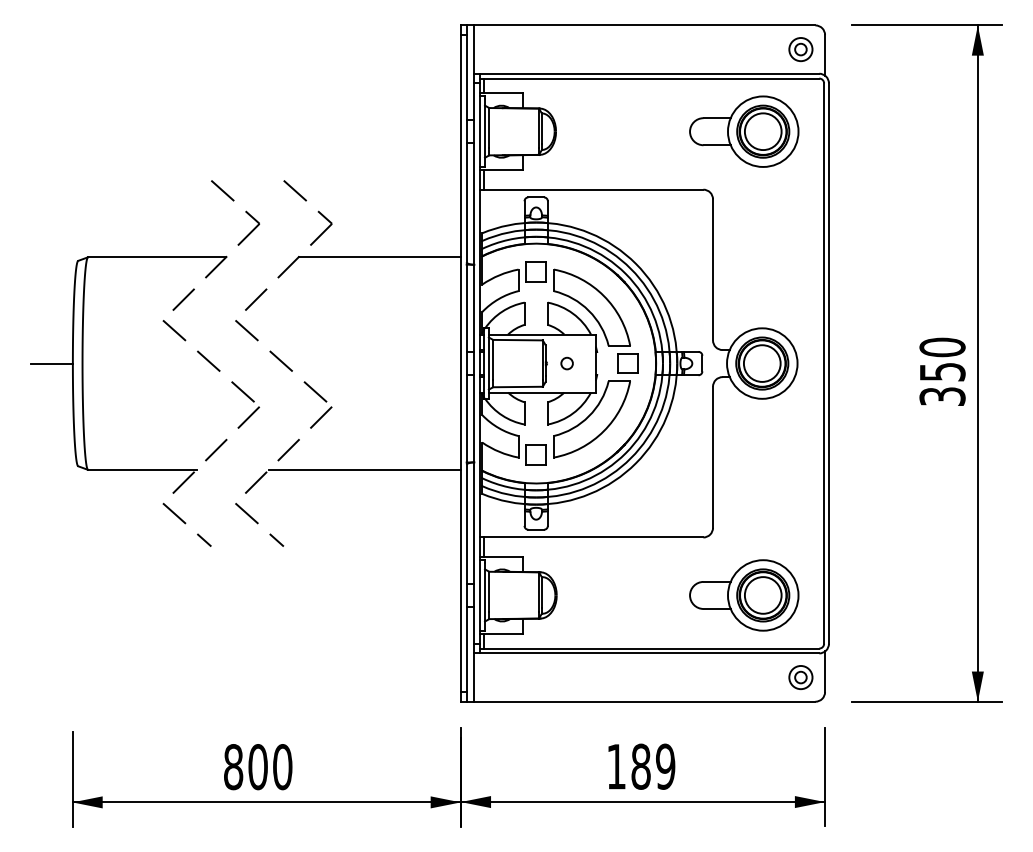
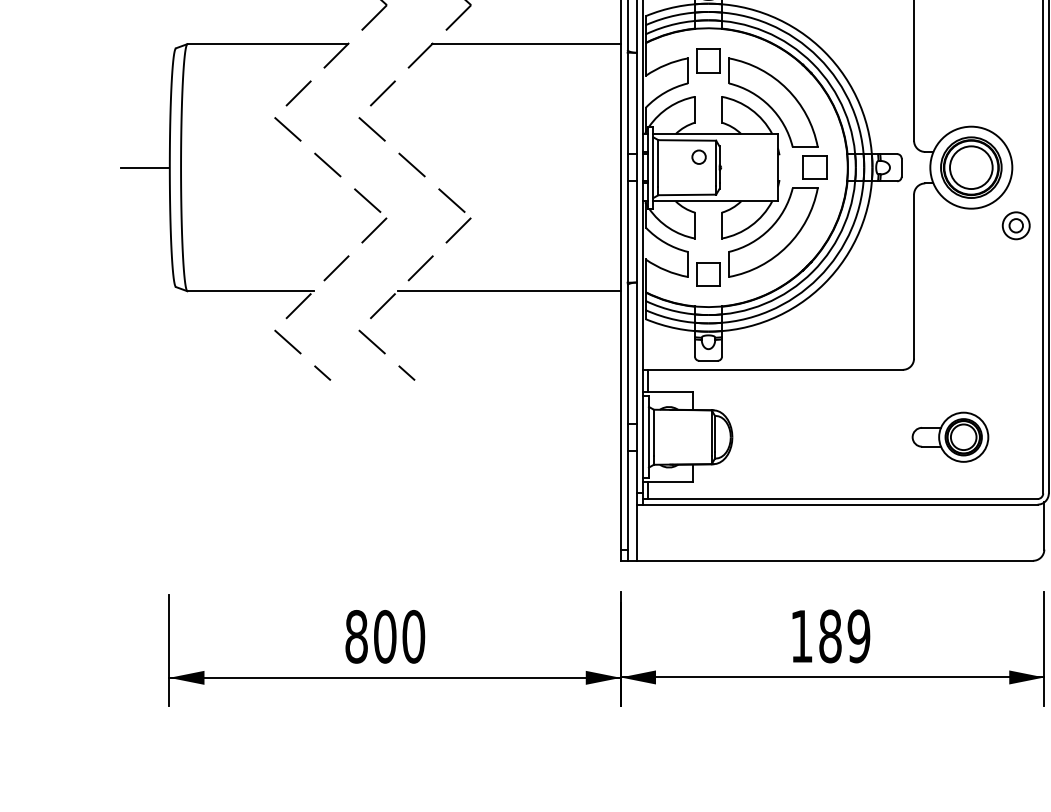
circle: (566, 363) -> (698, 157), moved
part: (744, 595) -> (950, 437), size x0.6
part: (800, 677) -> (1015, 225), moved

